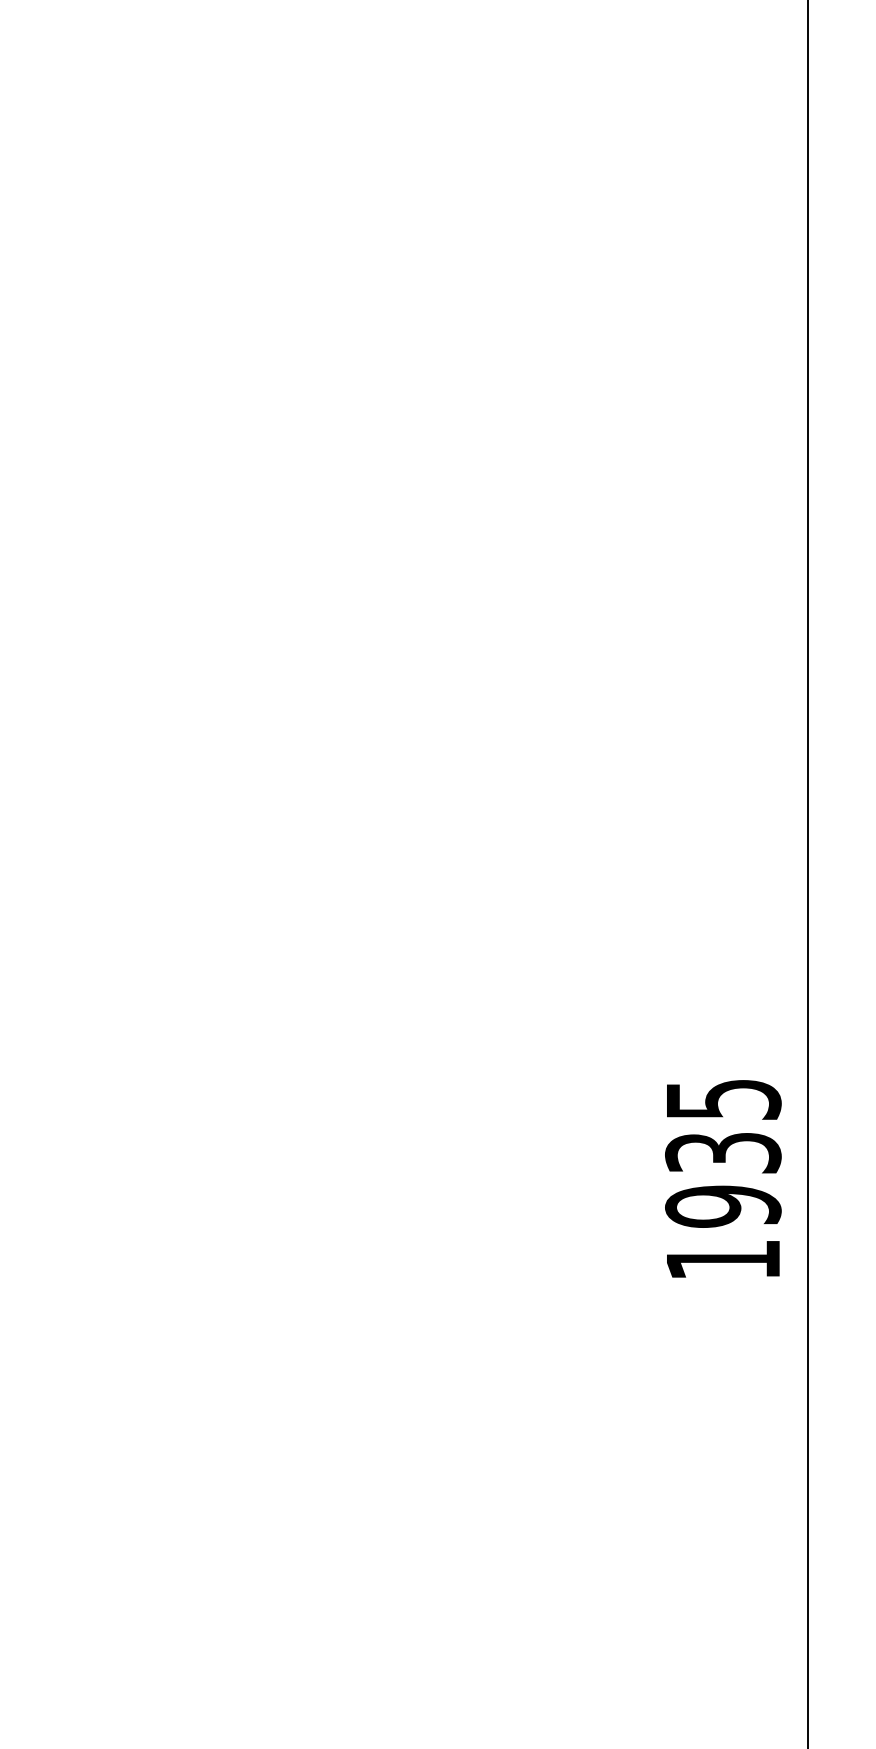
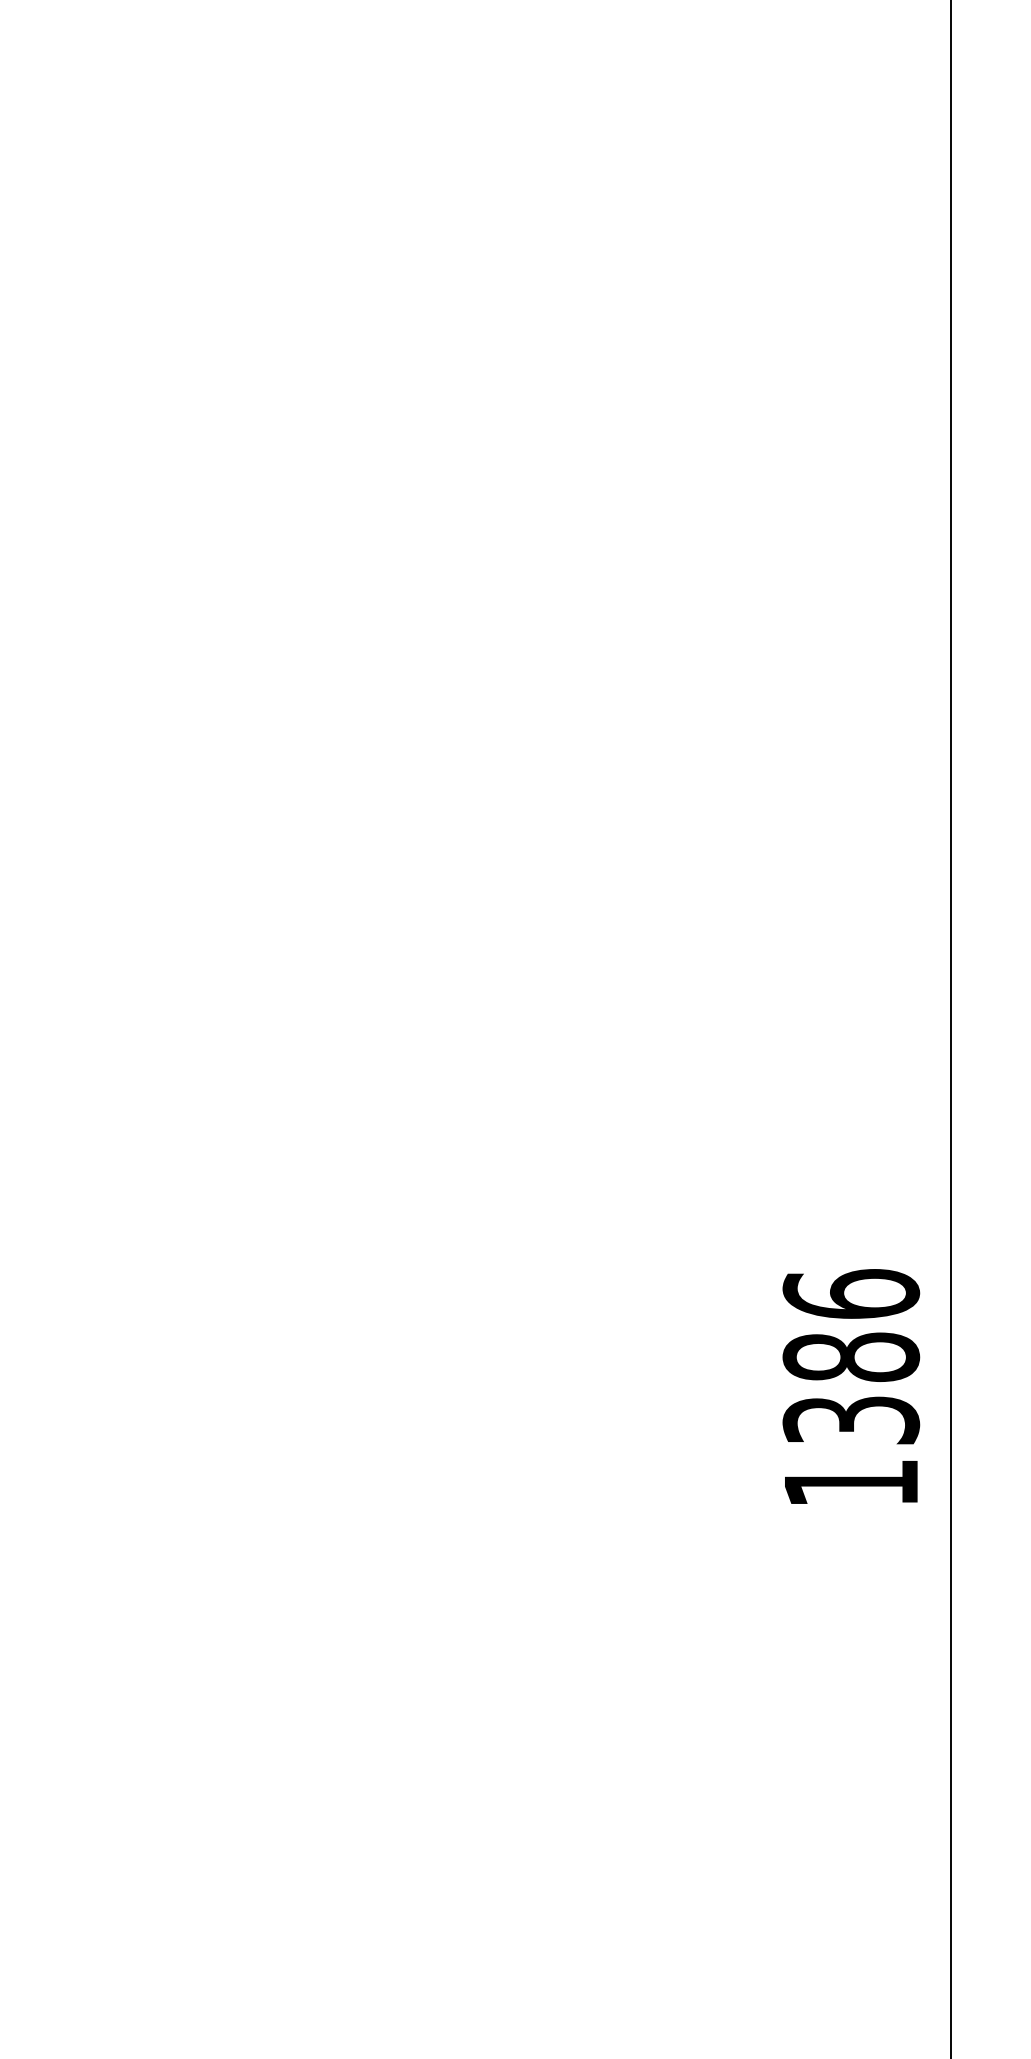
text: (723, 1153) -> (851, 1357), 1935 -> 1386

